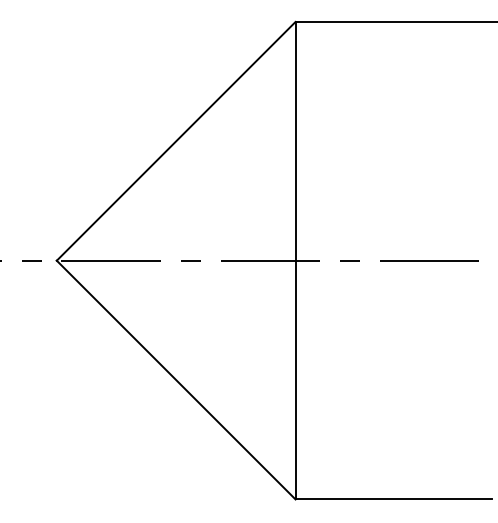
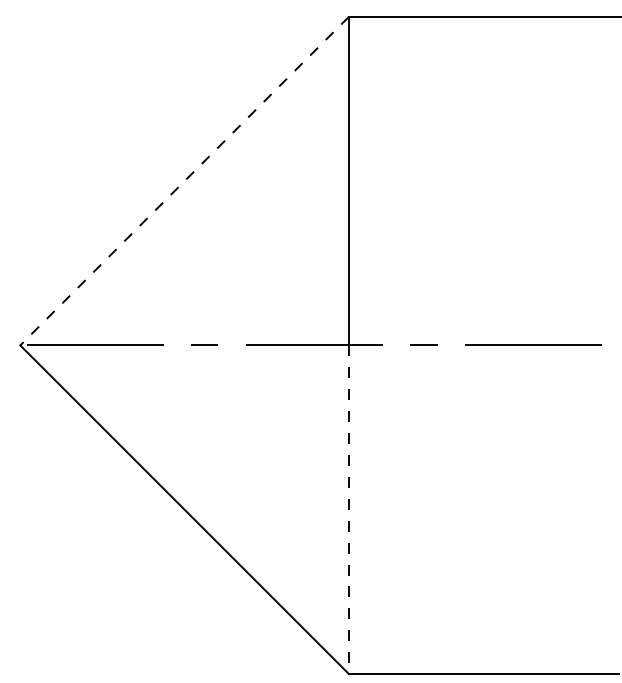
line: (176, 141) -> (185, 181), solid -> dashed
line: (295, 380) -> (348, 510), solid -> dashed

